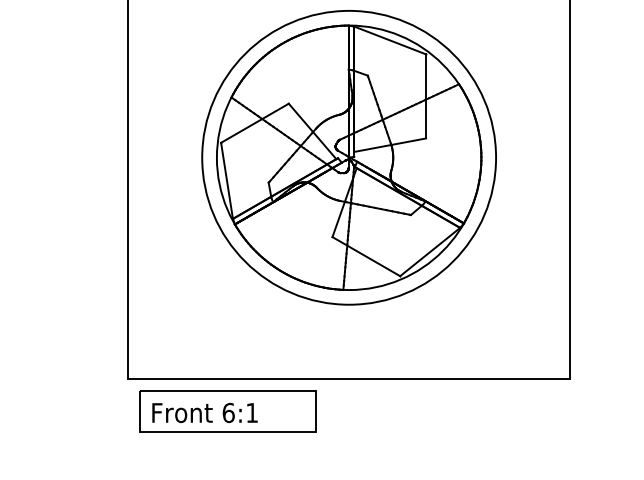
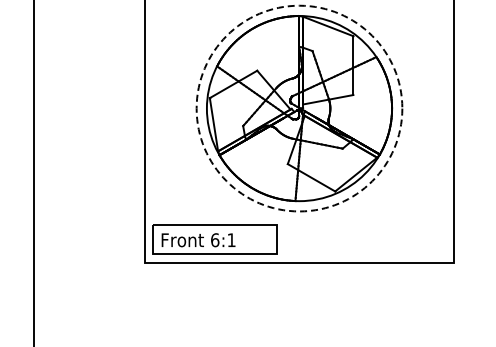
circle: (349, 157) -> (299, 108), solid -> dashed
part: (227, 411) -> (214, 239), moved

